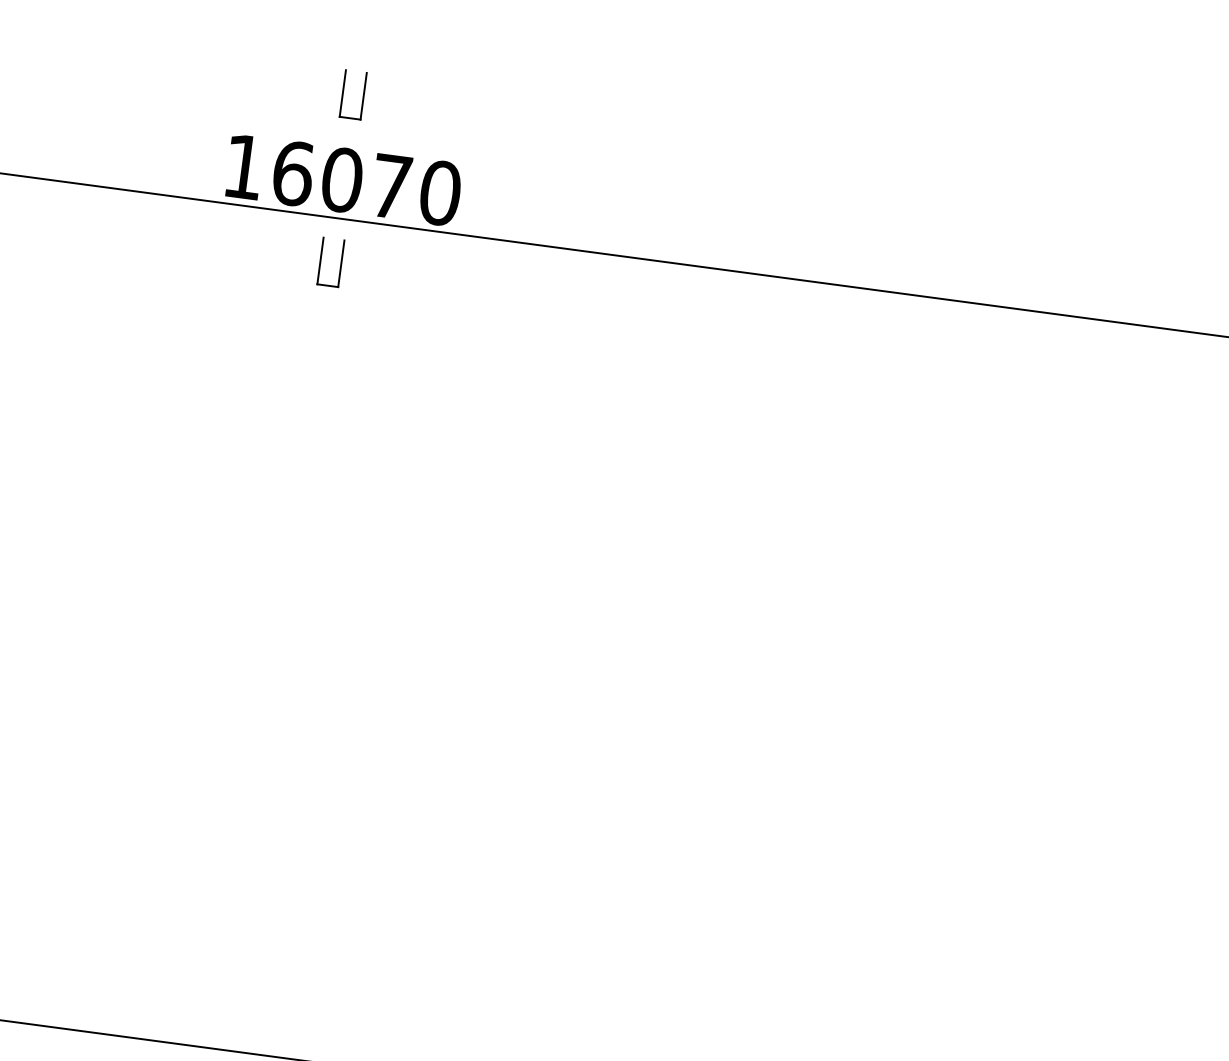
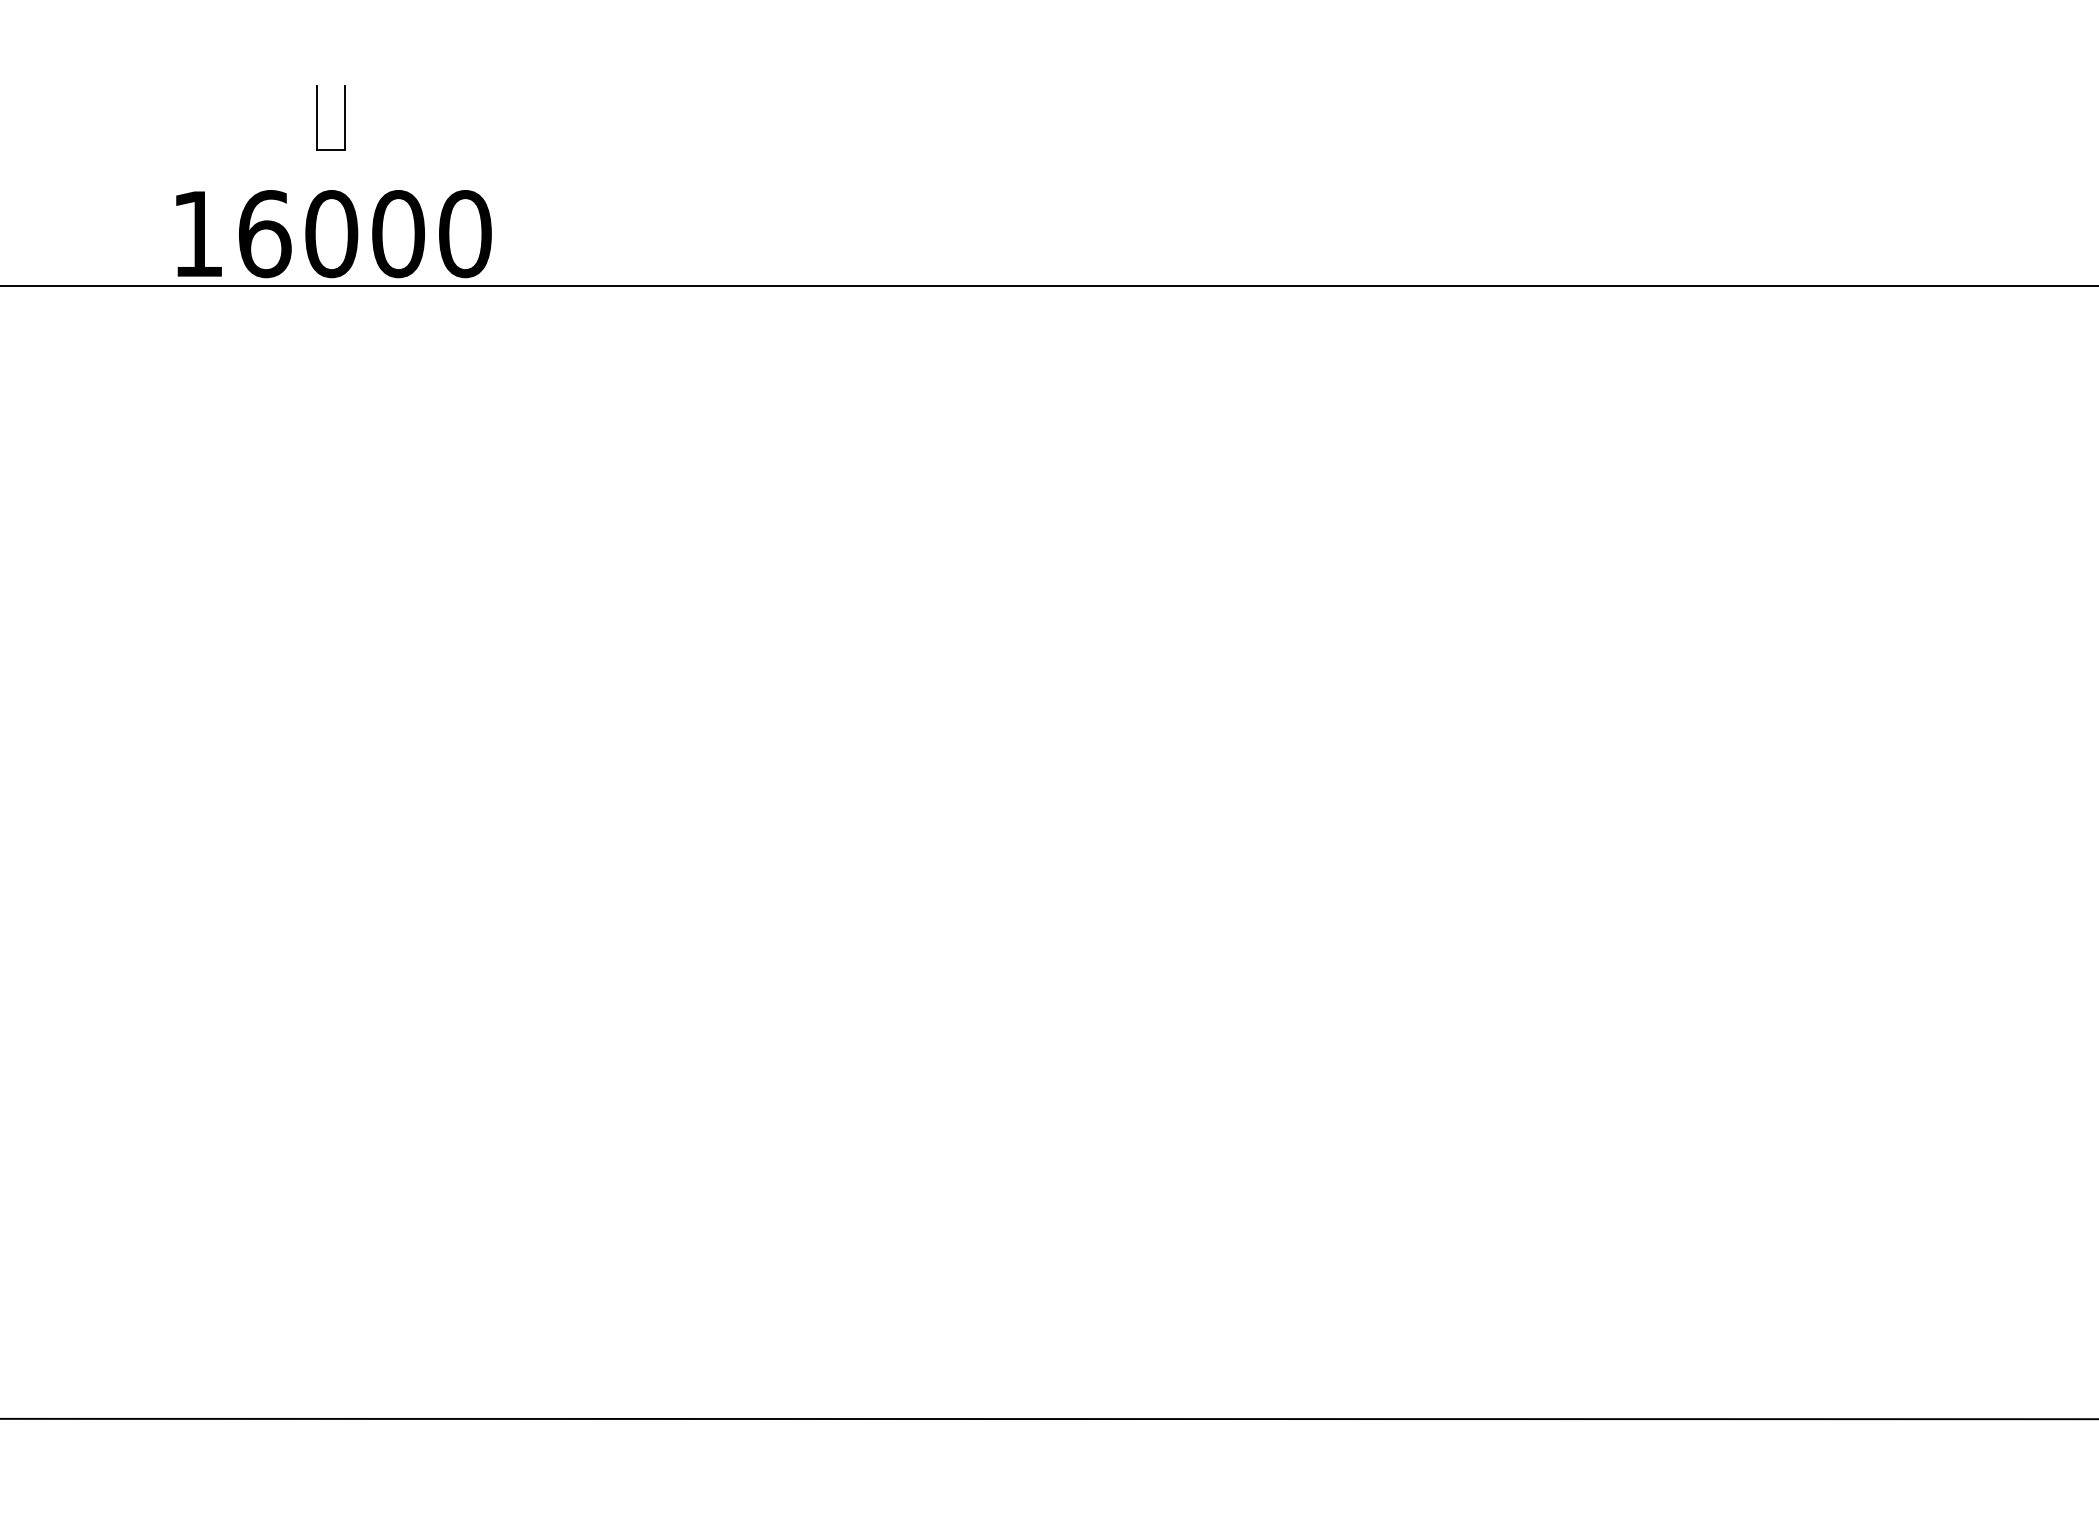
text: (391, 186) -> (398, 234), 16070 -> 16000
part: (320, 260) -> (317, 345), removed

